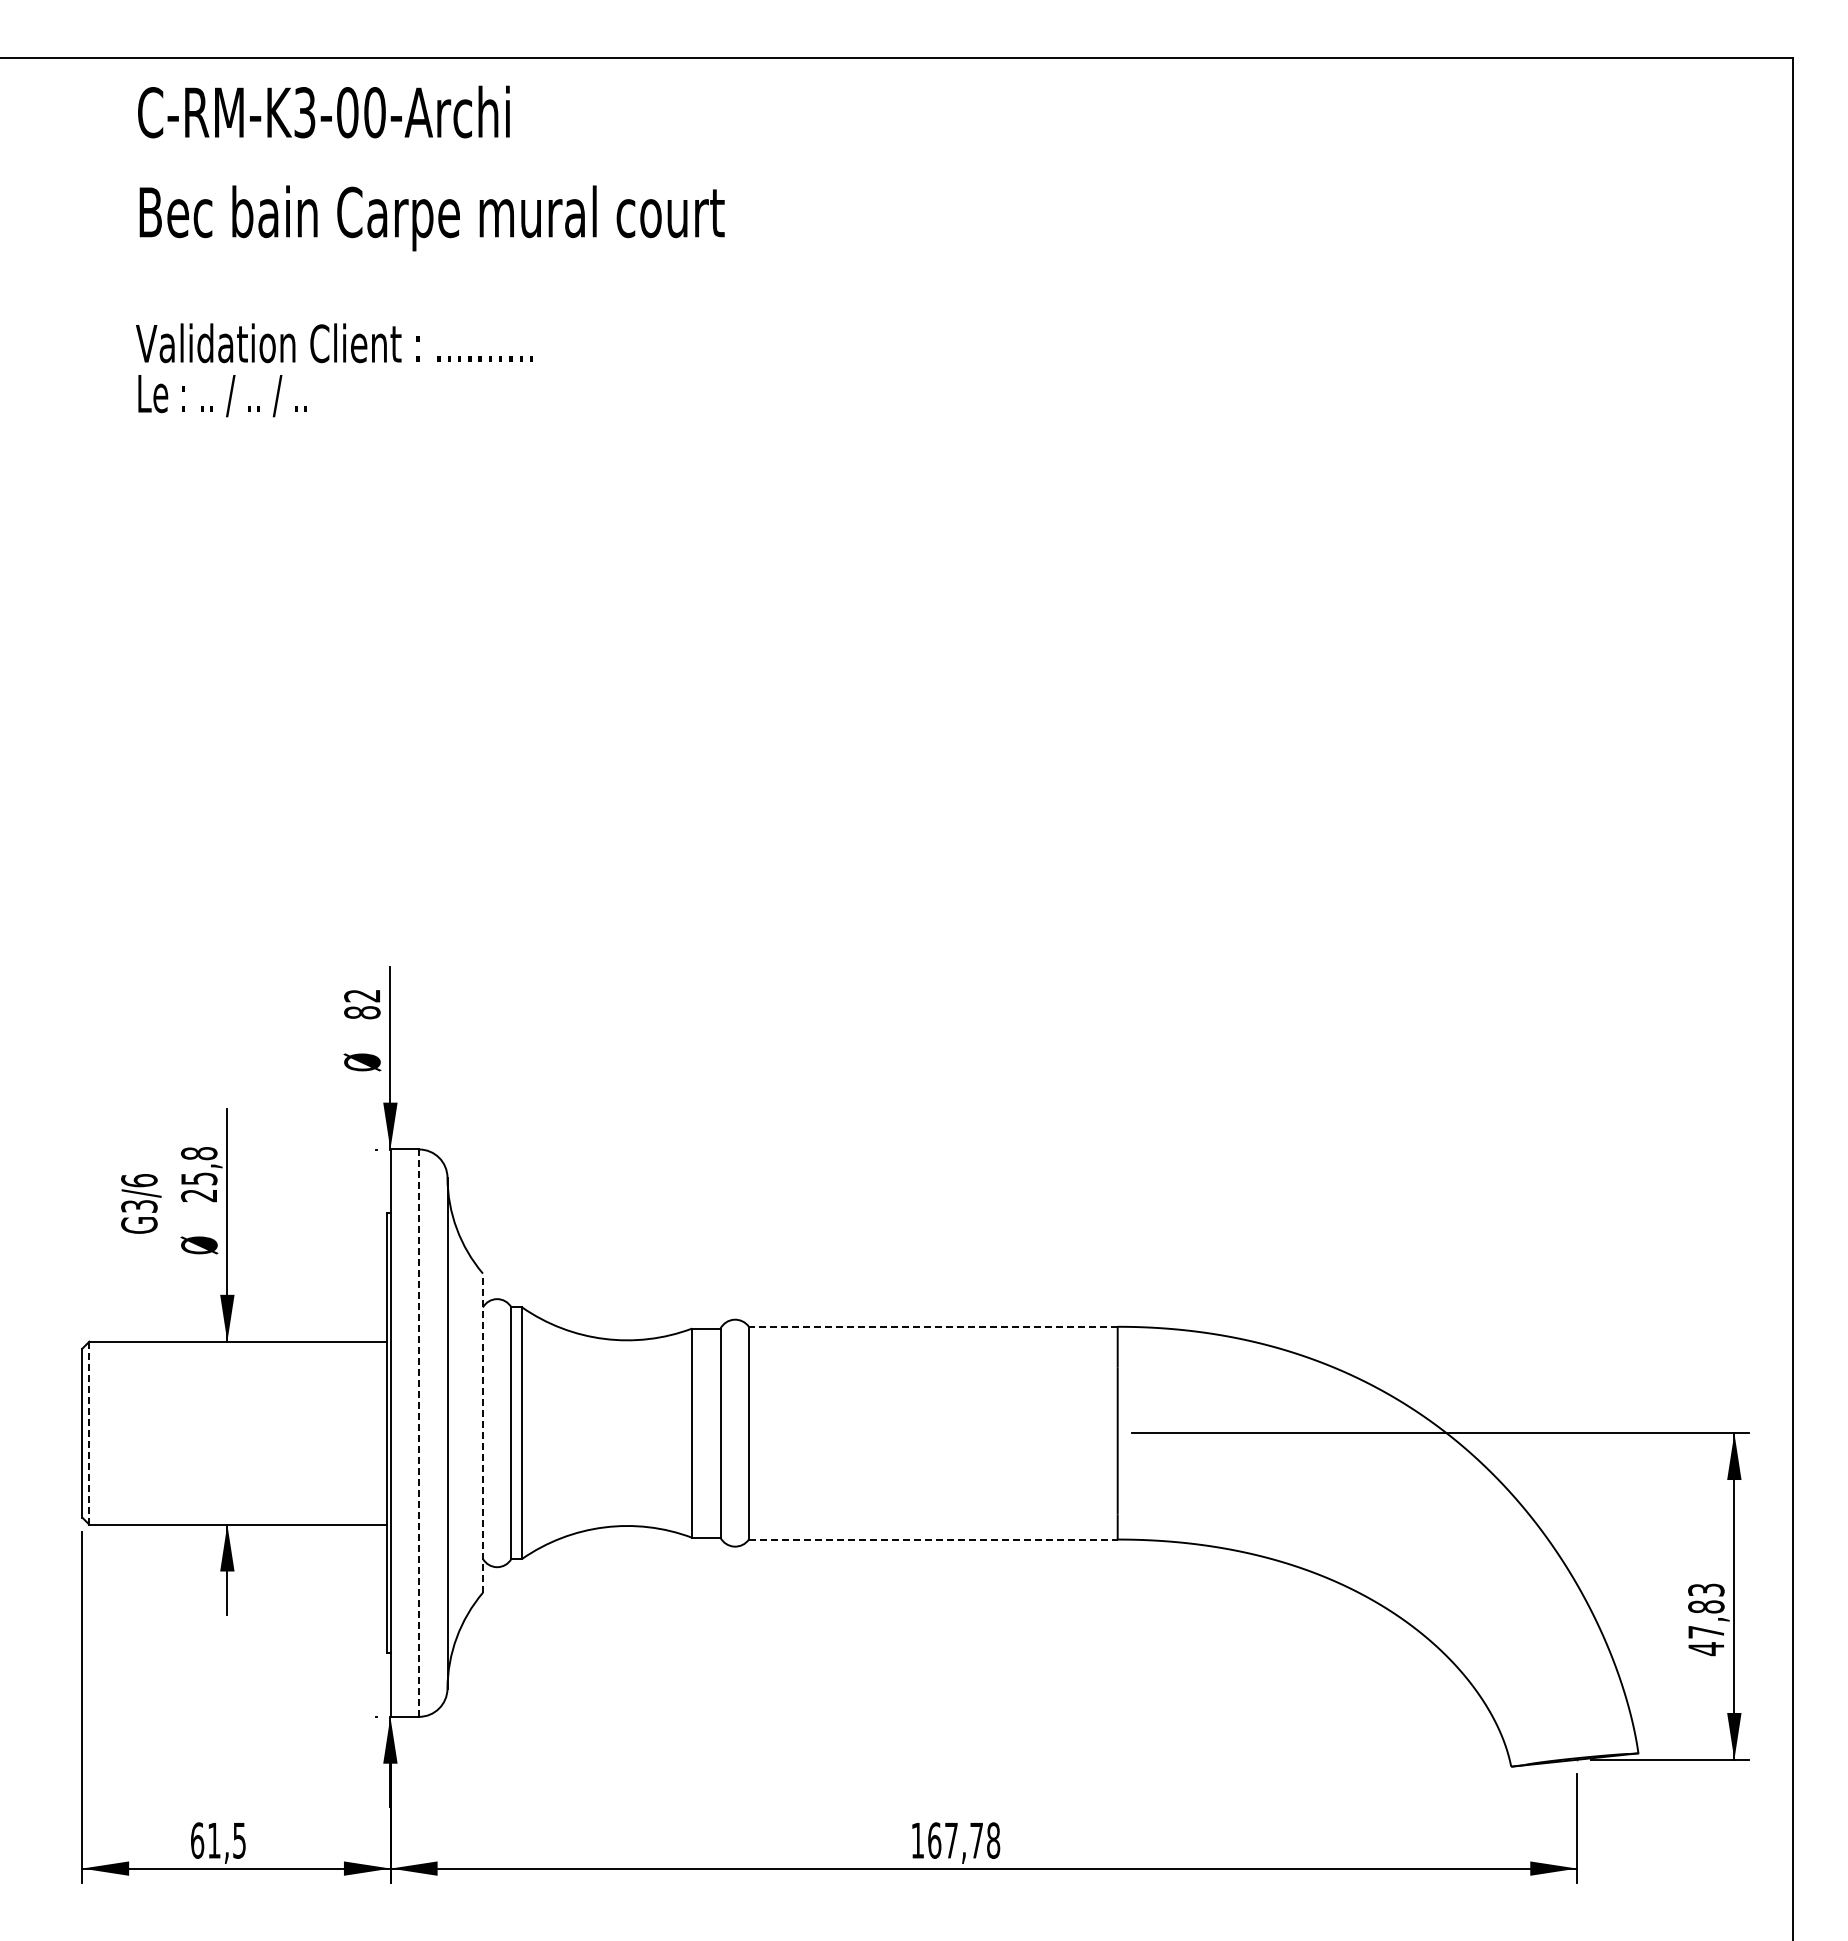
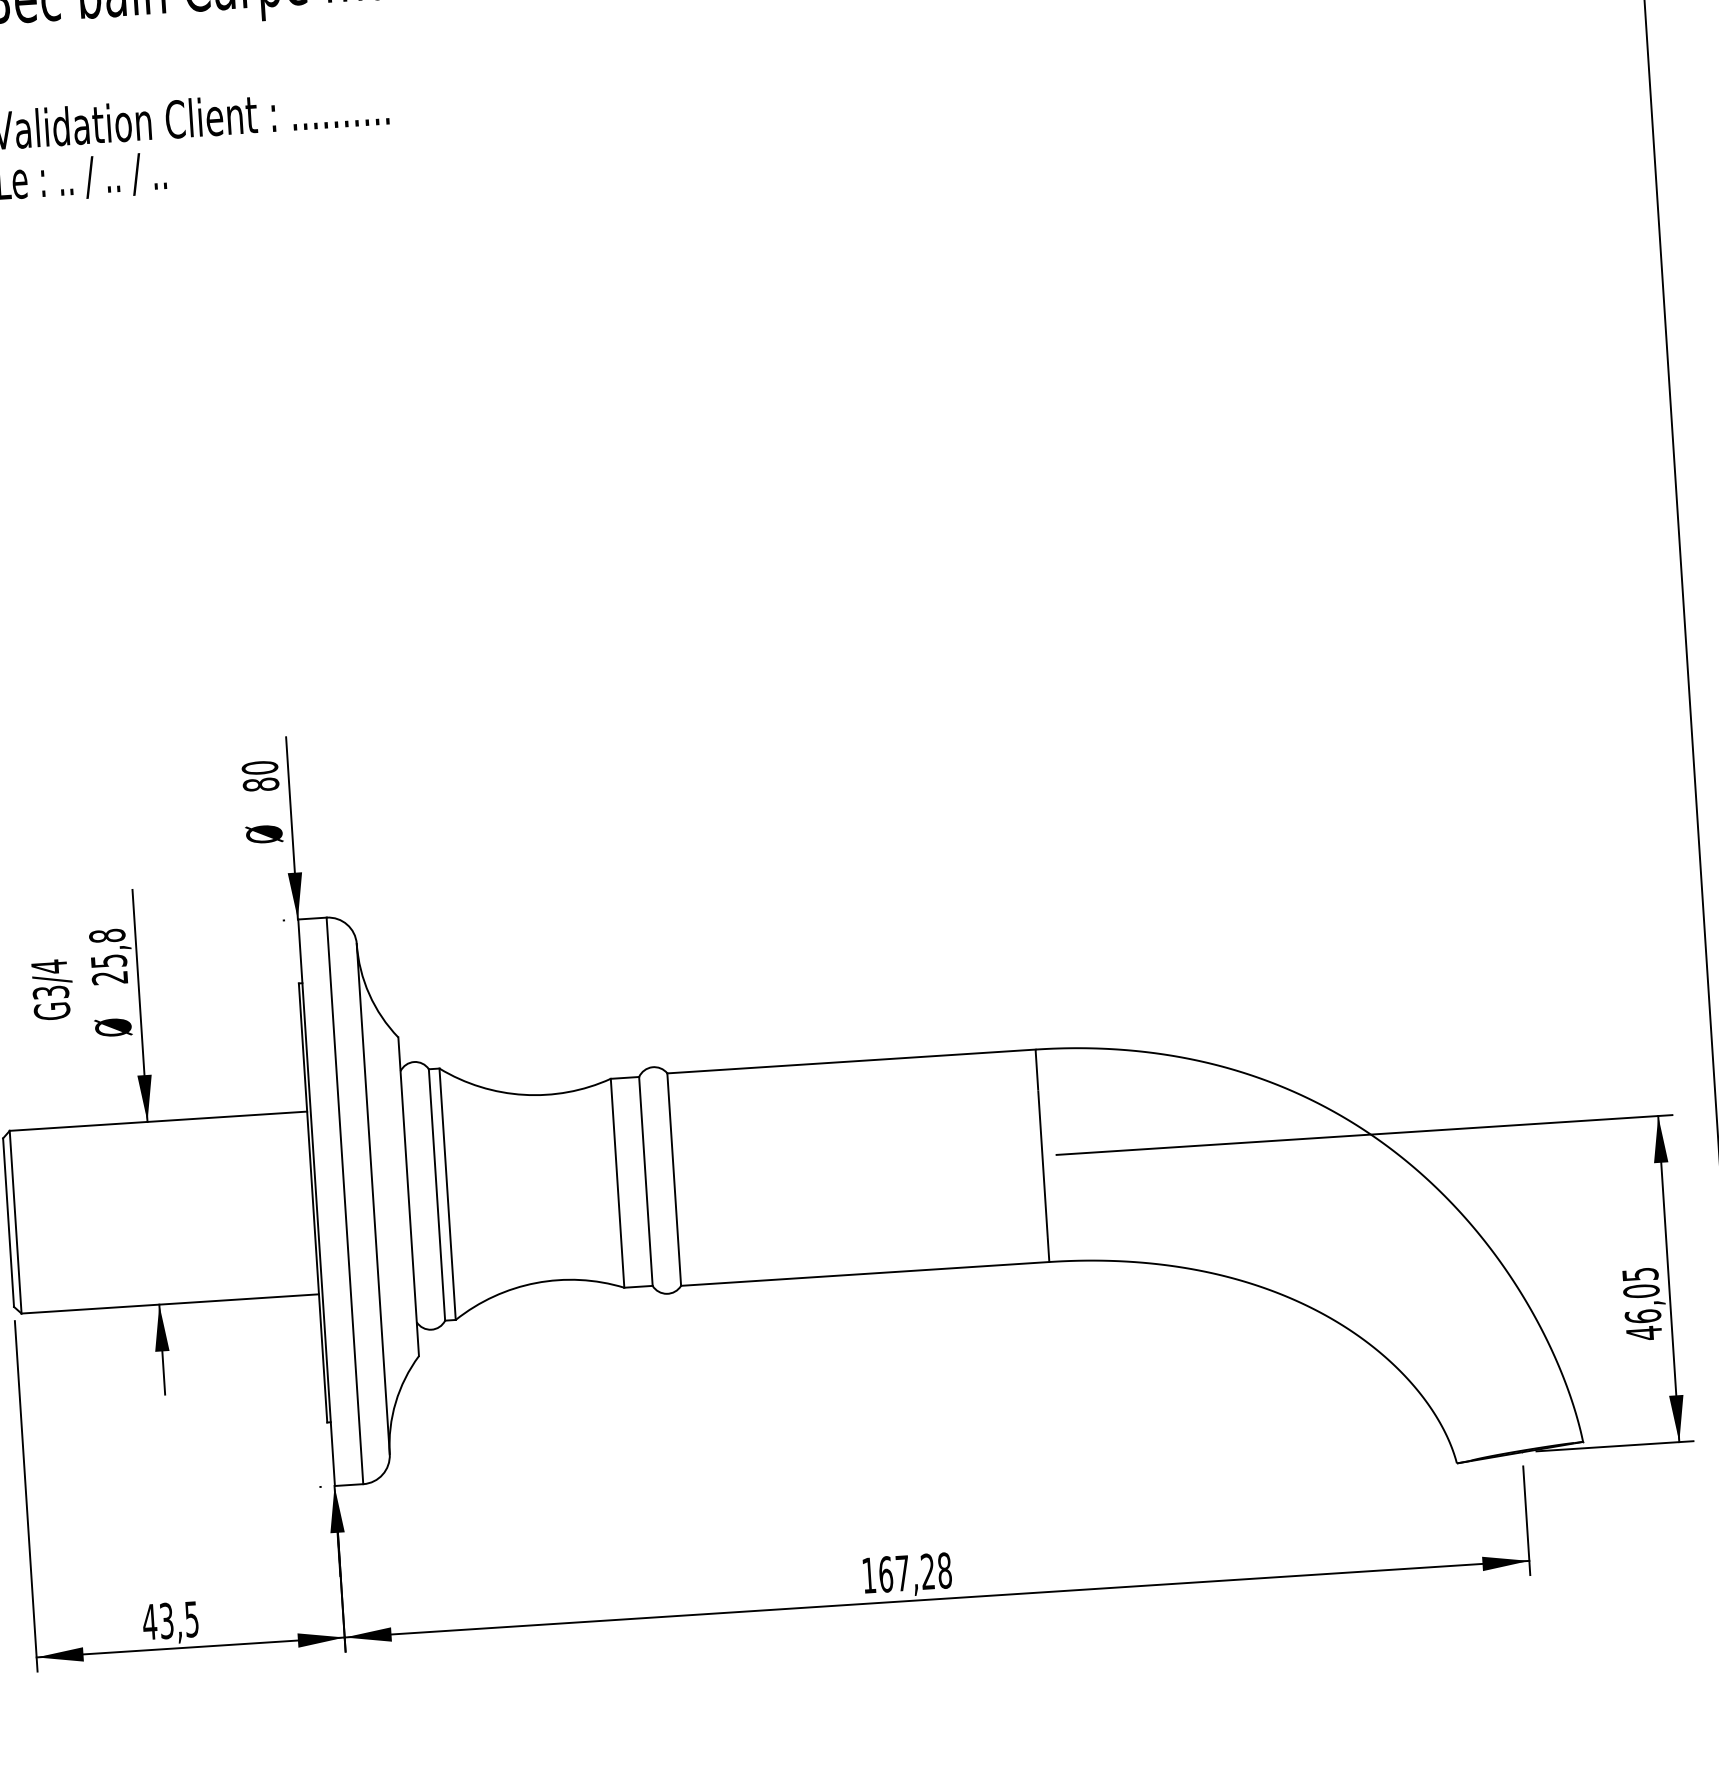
text: (362, 995) -> (260, 767), 82 -> 80
text: (139, 1180) -> (49, 966), G3/6 -> G3/4
line: (932, 1326) -> (850, 1061), dashed -> solid
line: (89, 1433) -> (15, 1222), dashed -> solid
line: (419, 1433) -> (345, 1201), dashed -> solid
line: (482, 1433) -> (408, 1197), dashed -> solid
line: (933, 1539) -> (865, 1273), dashed -> solid
text: (1706, 1610) -> (1641, 1294), 47,83 -> 46,05
text: (205, 1840) -> (157, 1621), 61,5 -> 43,5
text: (976, 1840) -> (927, 1571), 167,78 -> 167,28

